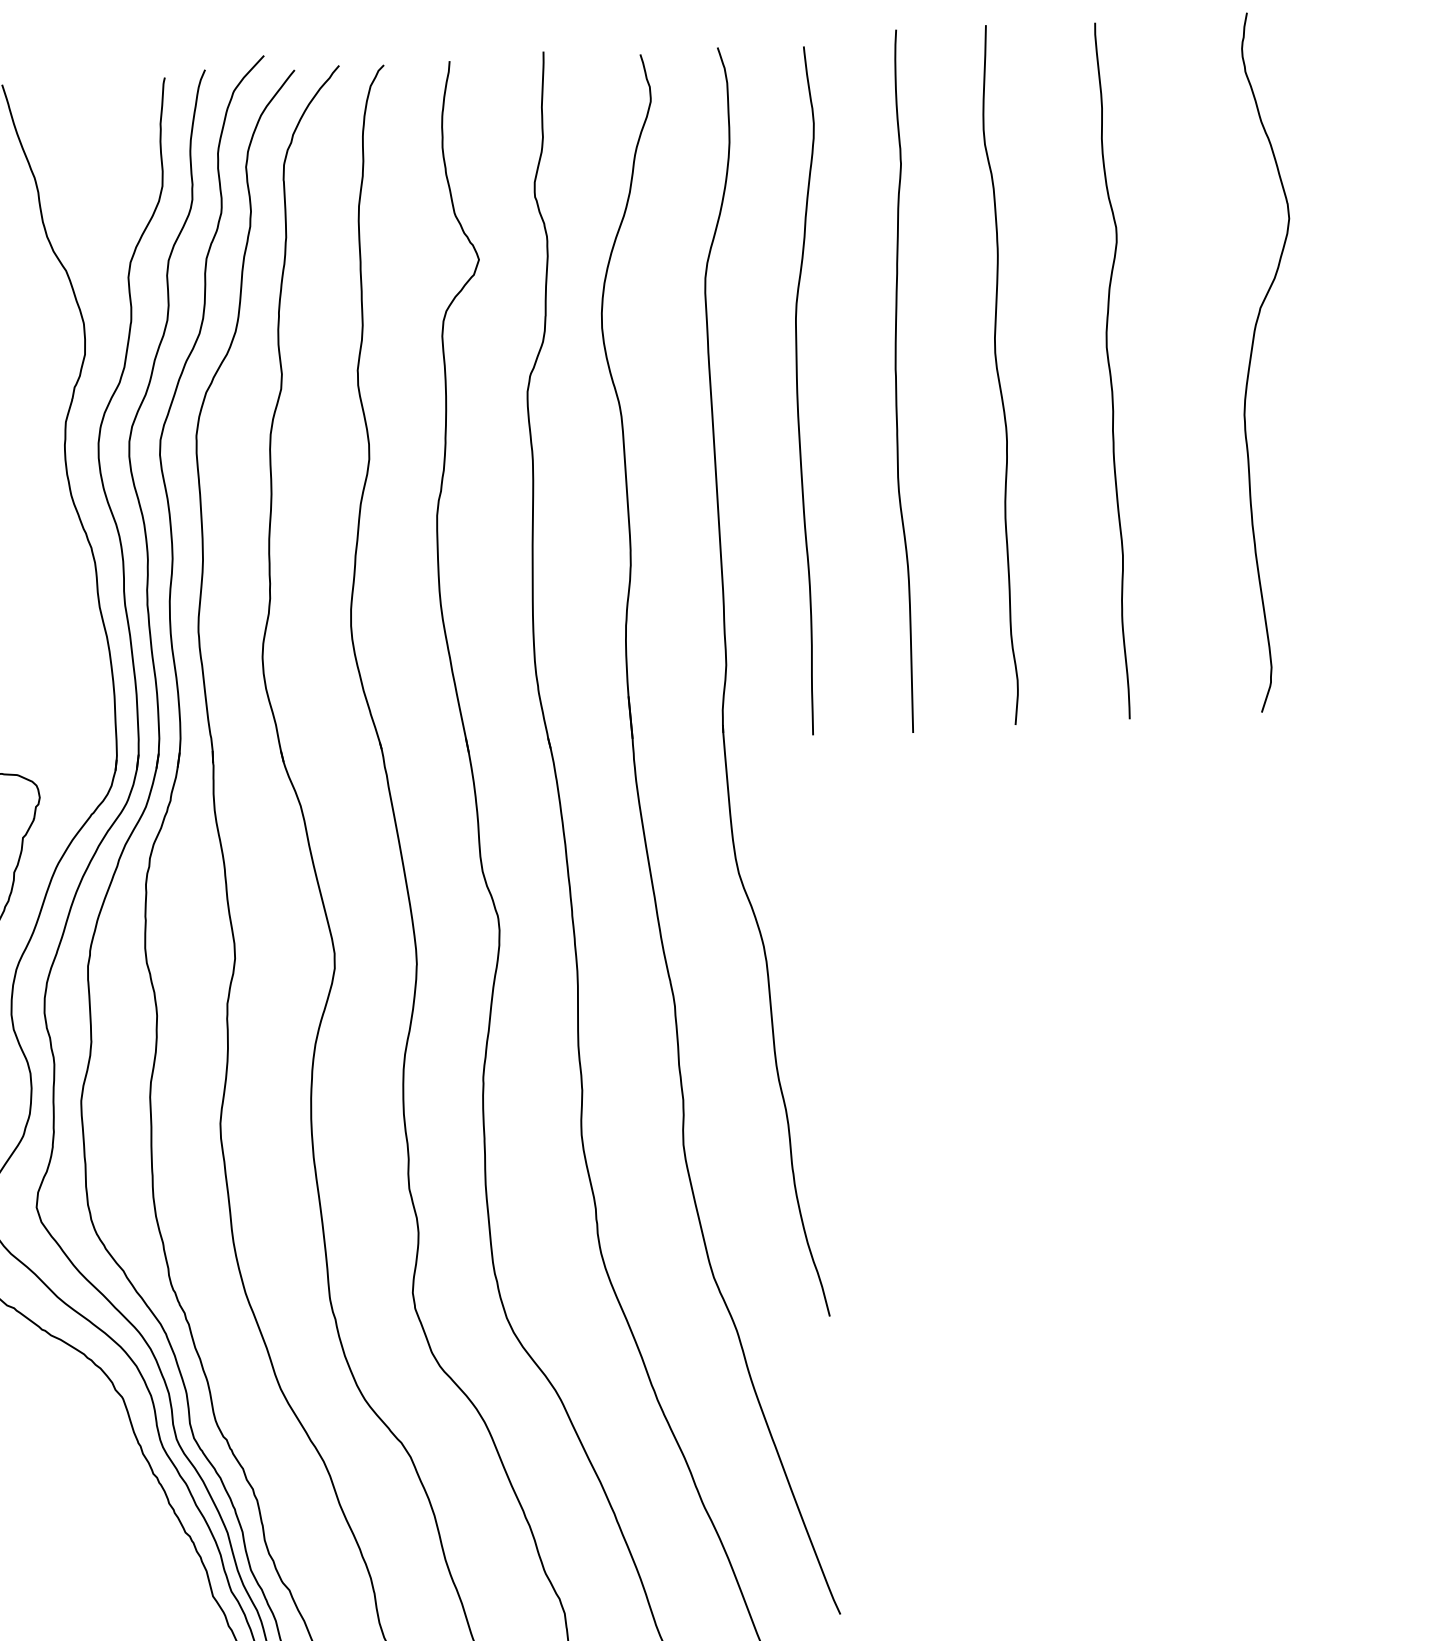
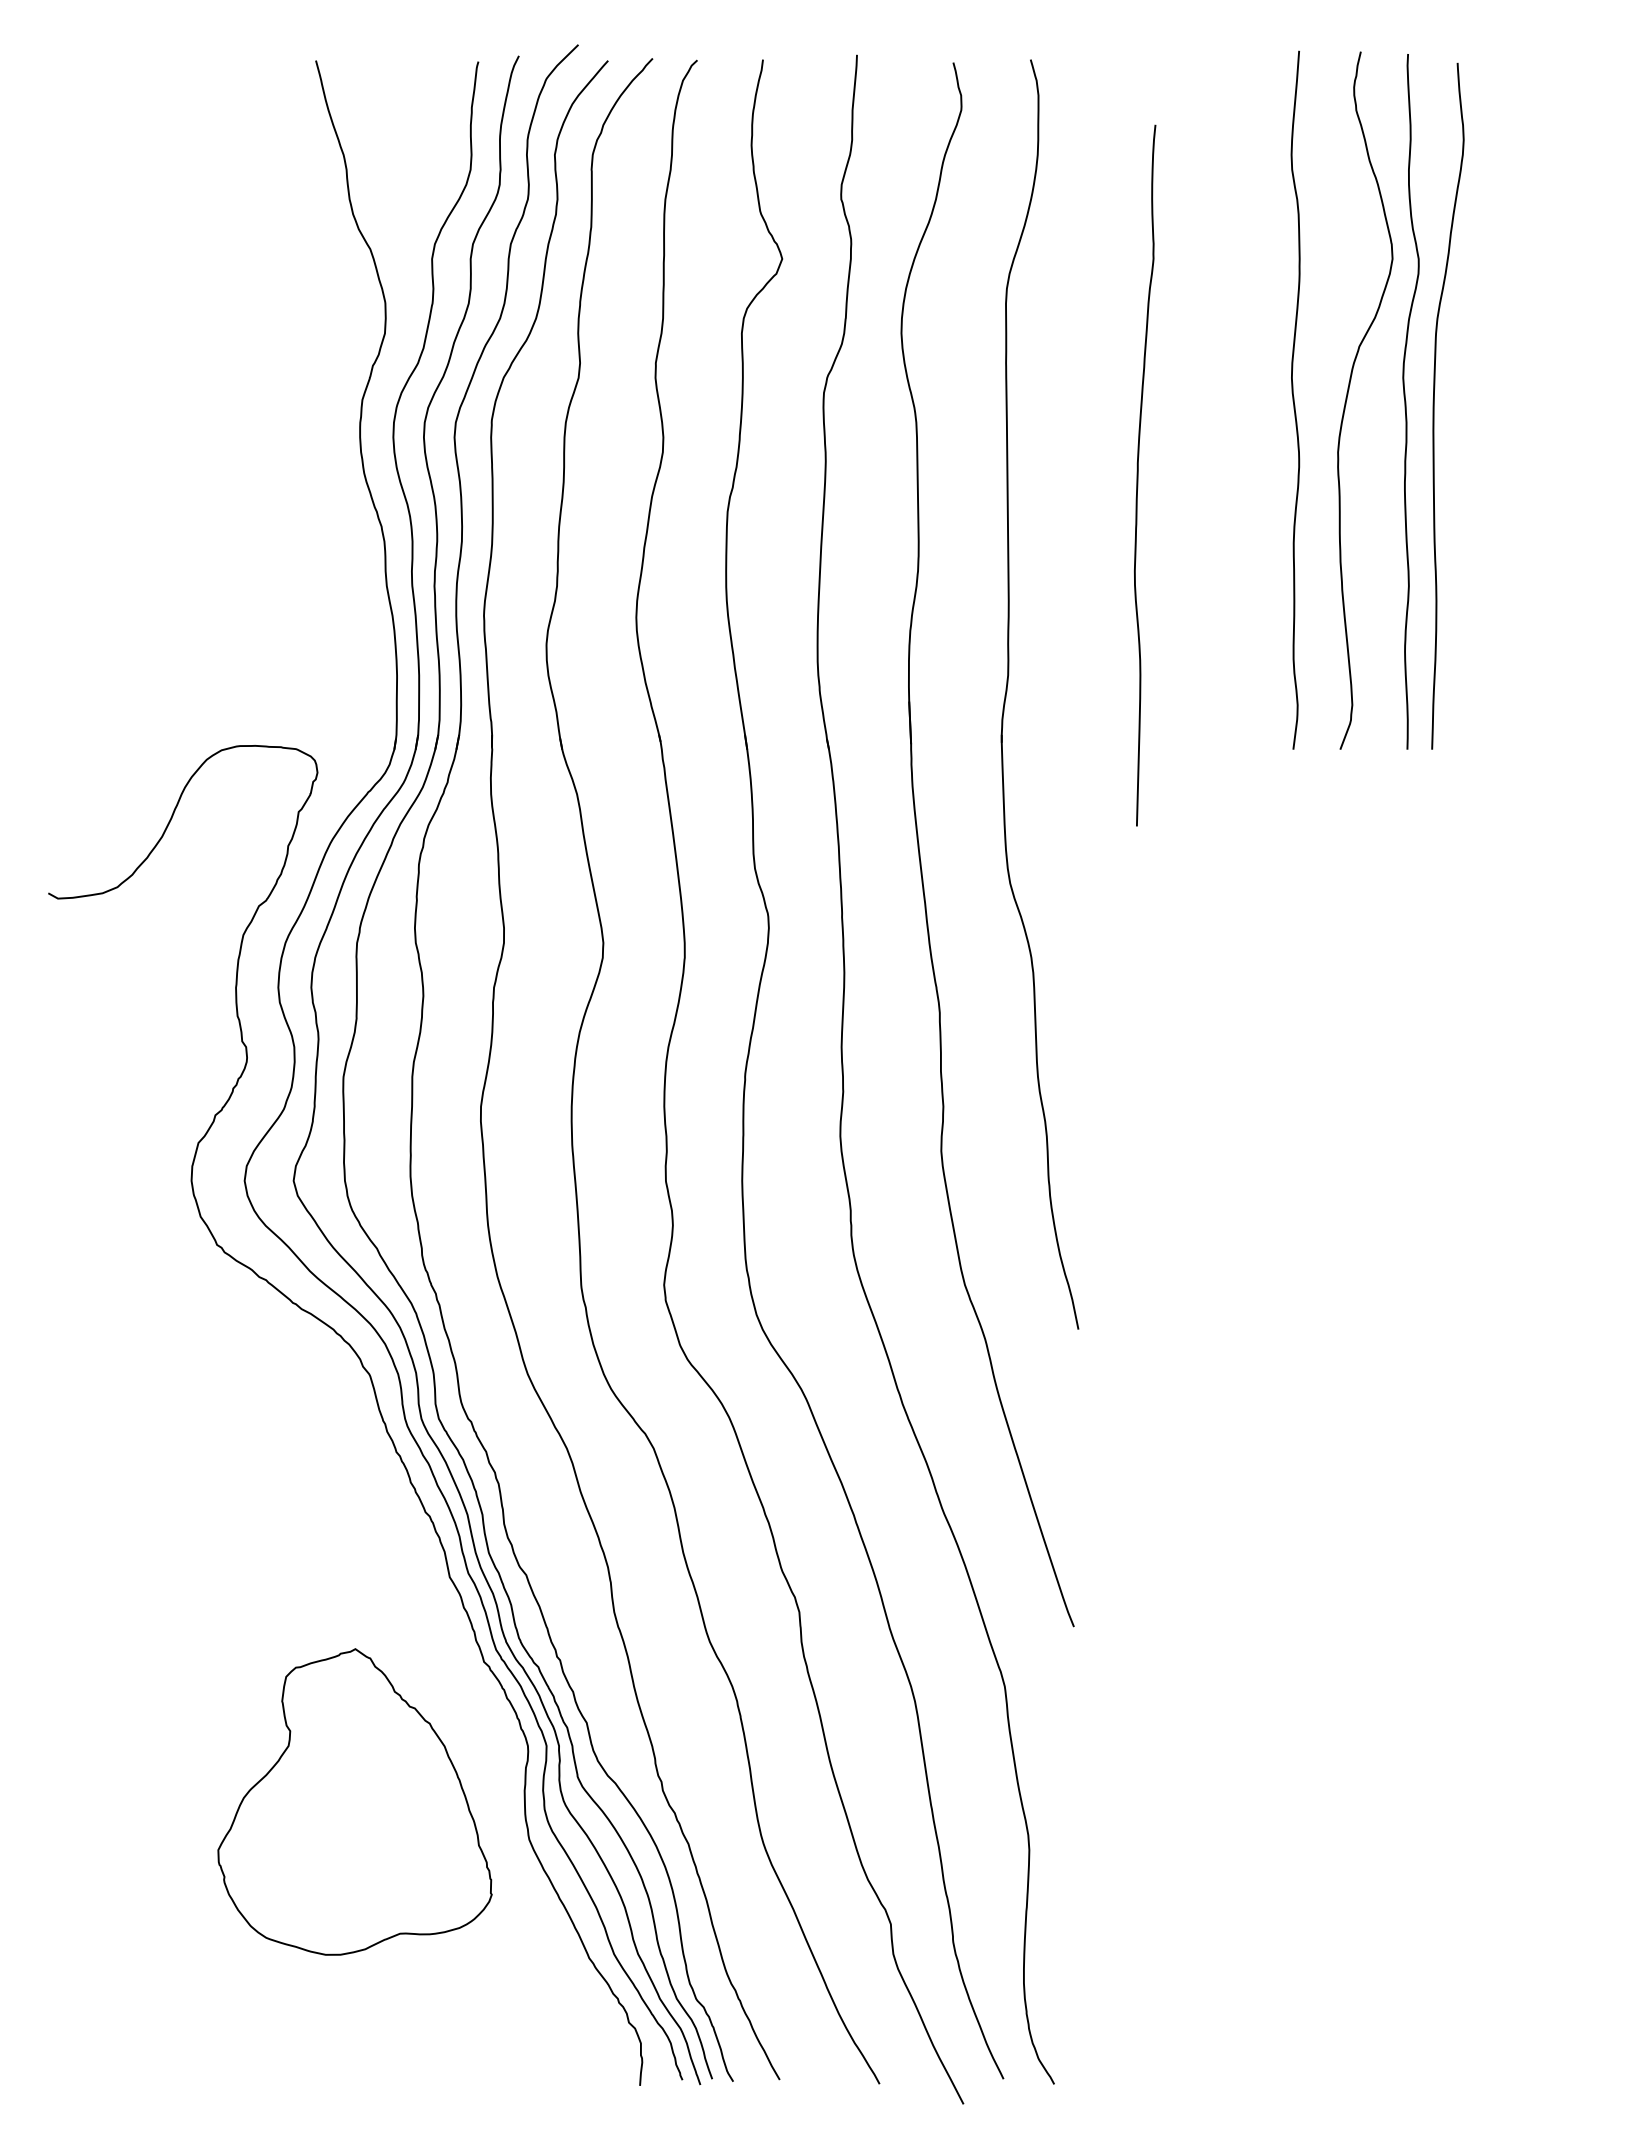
curve: (1252, 357) -> (1348, 395), moved
curve: (896, 381) -> (1138, 475), moved
curve: (798, 390) -> (1434, 405), moved

